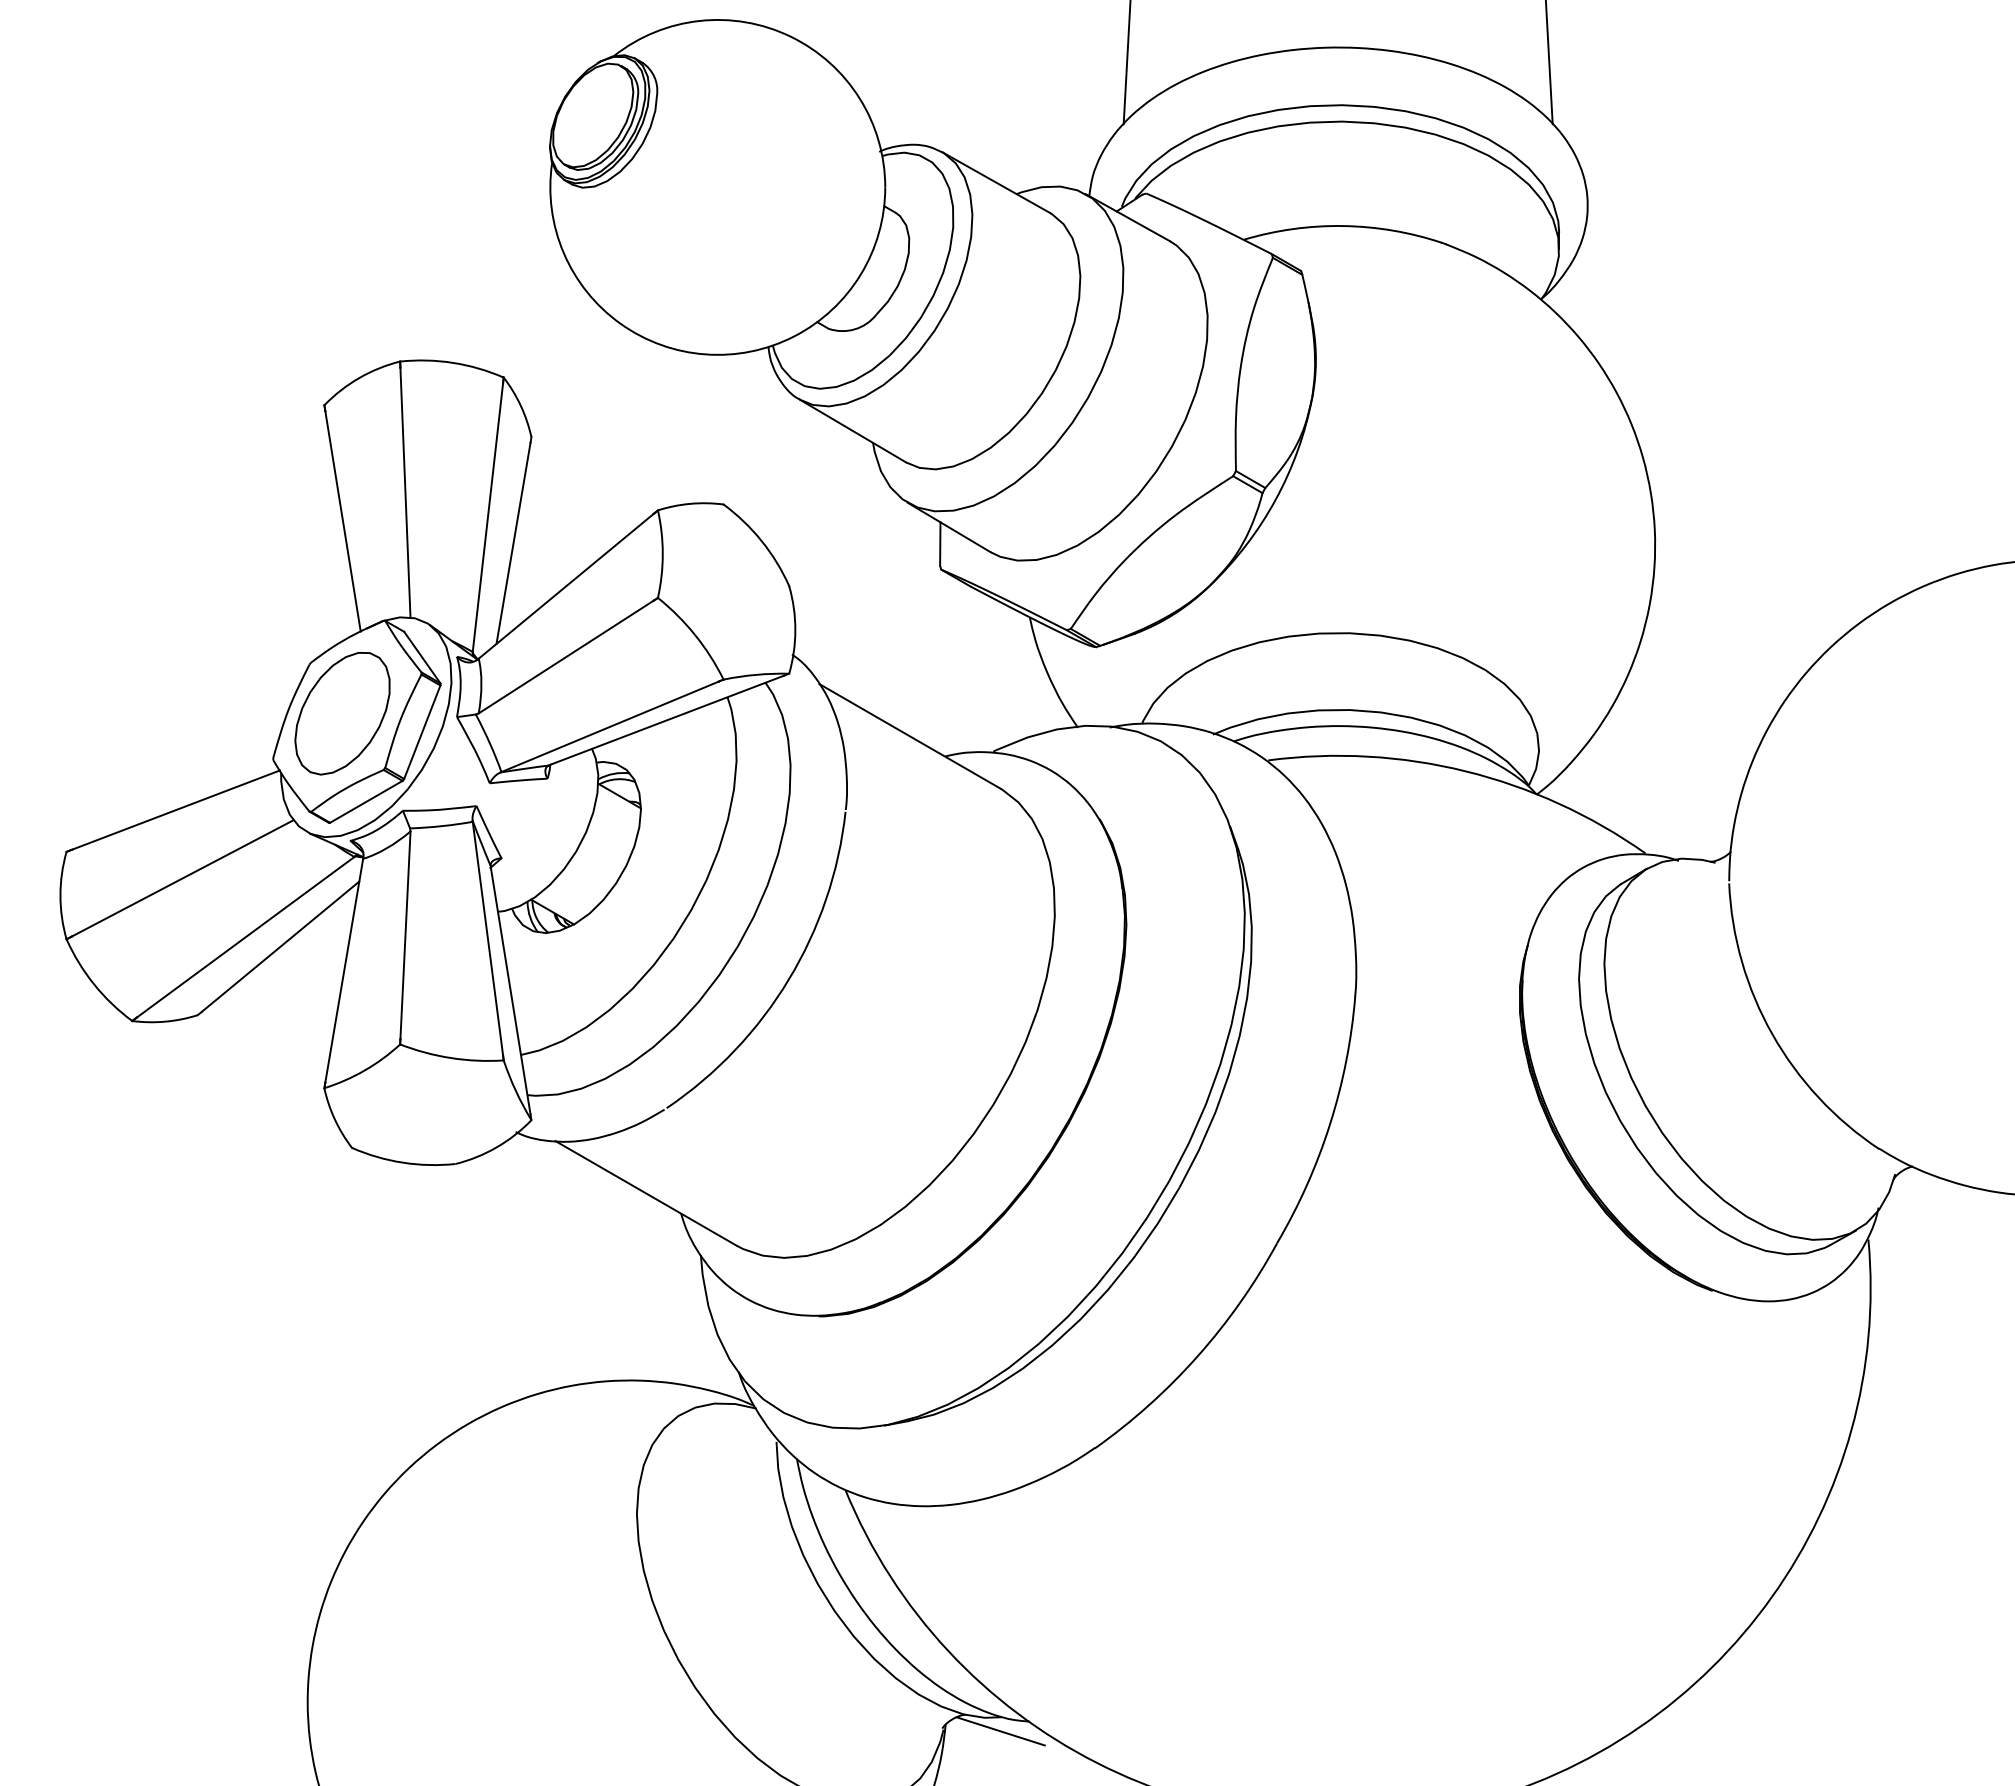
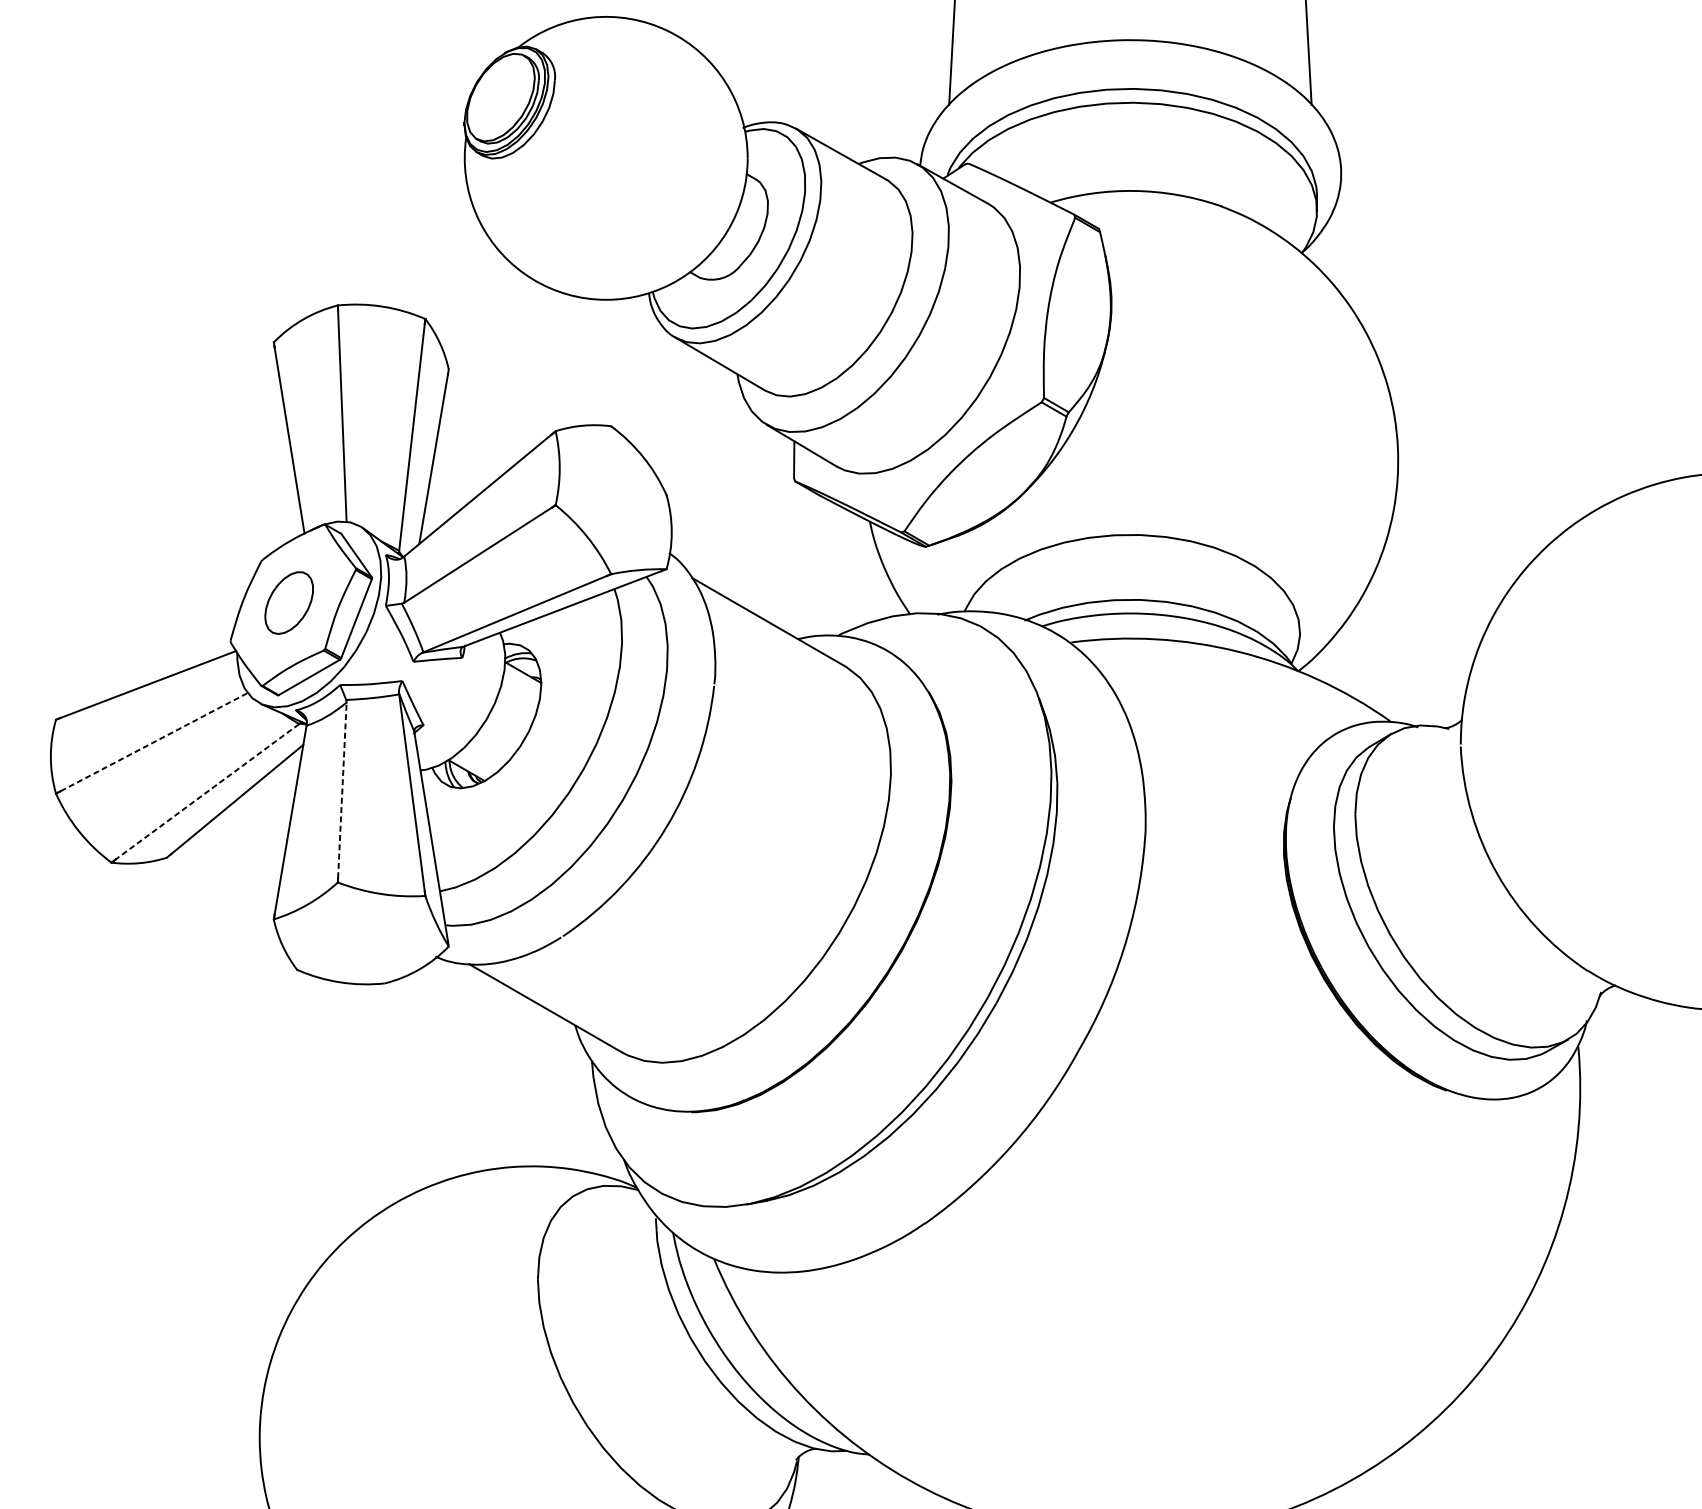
part: (342, 713) -> (289, 602), size x0.6
line: (182, 878) -> (153, 742), solid -> dashed
line: (405, 934) -> (342, 789), solid -> dashed
line: (245, 937) -> (207, 792), solid -> dashed
line: (1000, 1731) -> (845, 1462), removed

